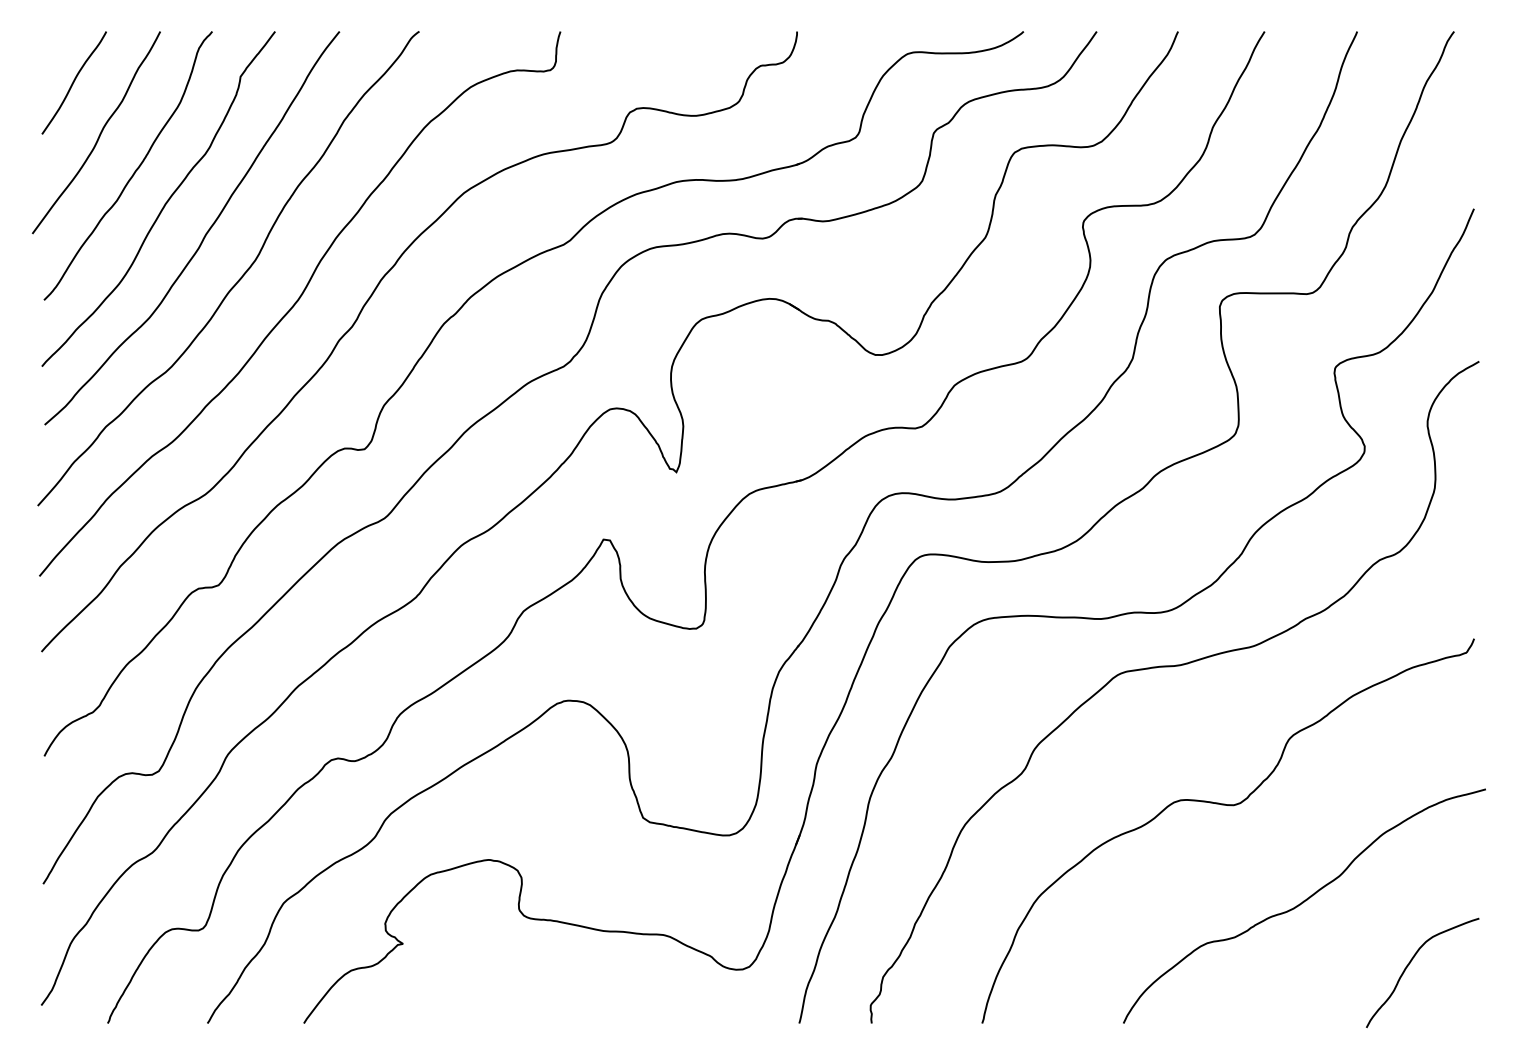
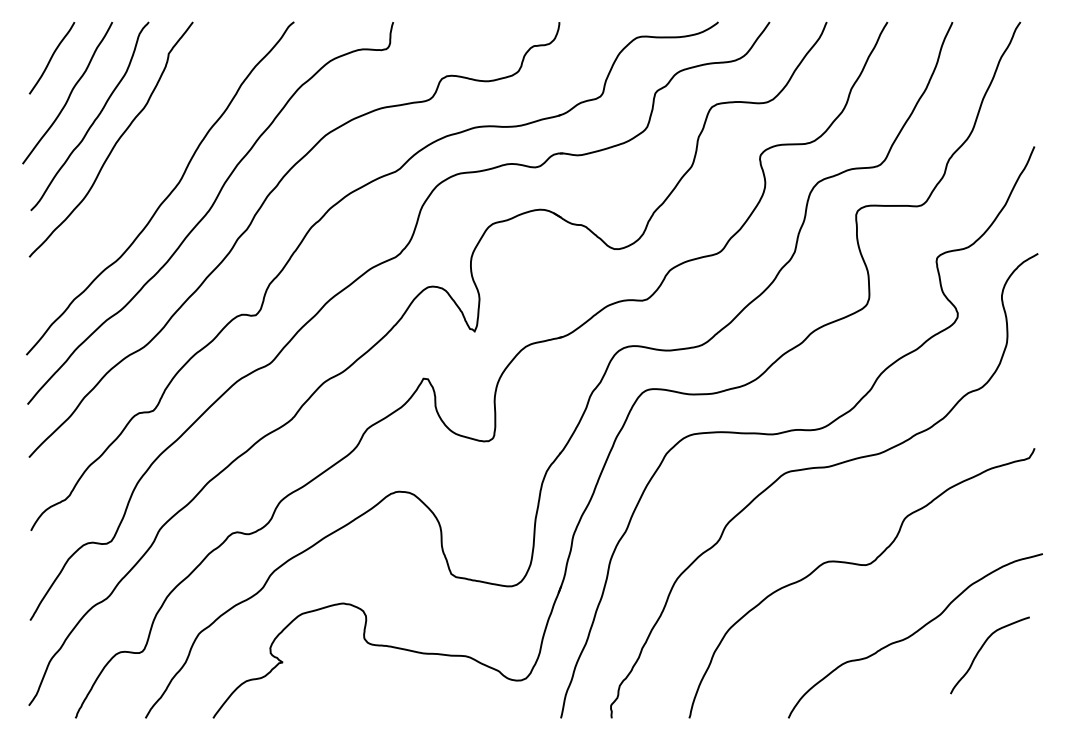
curve: (203, 236) -> (142, 165), removed
curve: (1411, 962) -> (982, 648), moved

